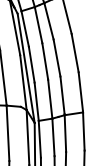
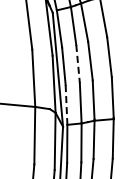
line: (45, 62) -> (78, 64), solid -> dashed
line: (36, 101) -> (66, 104), solid -> dashed

